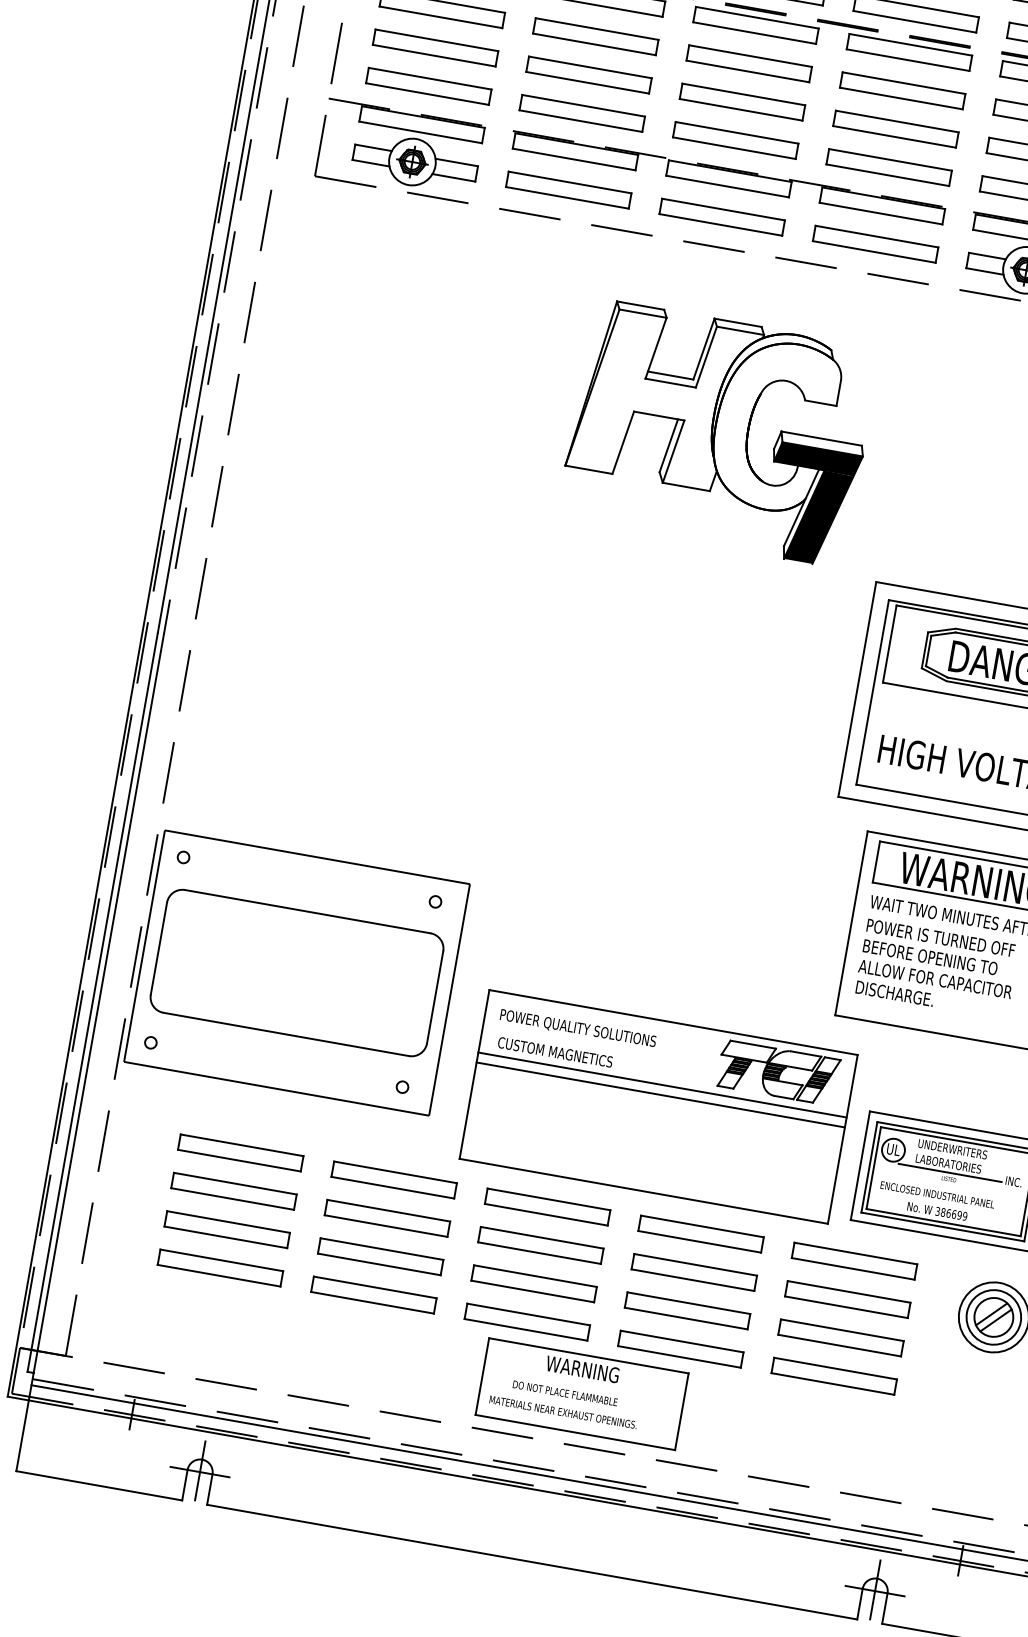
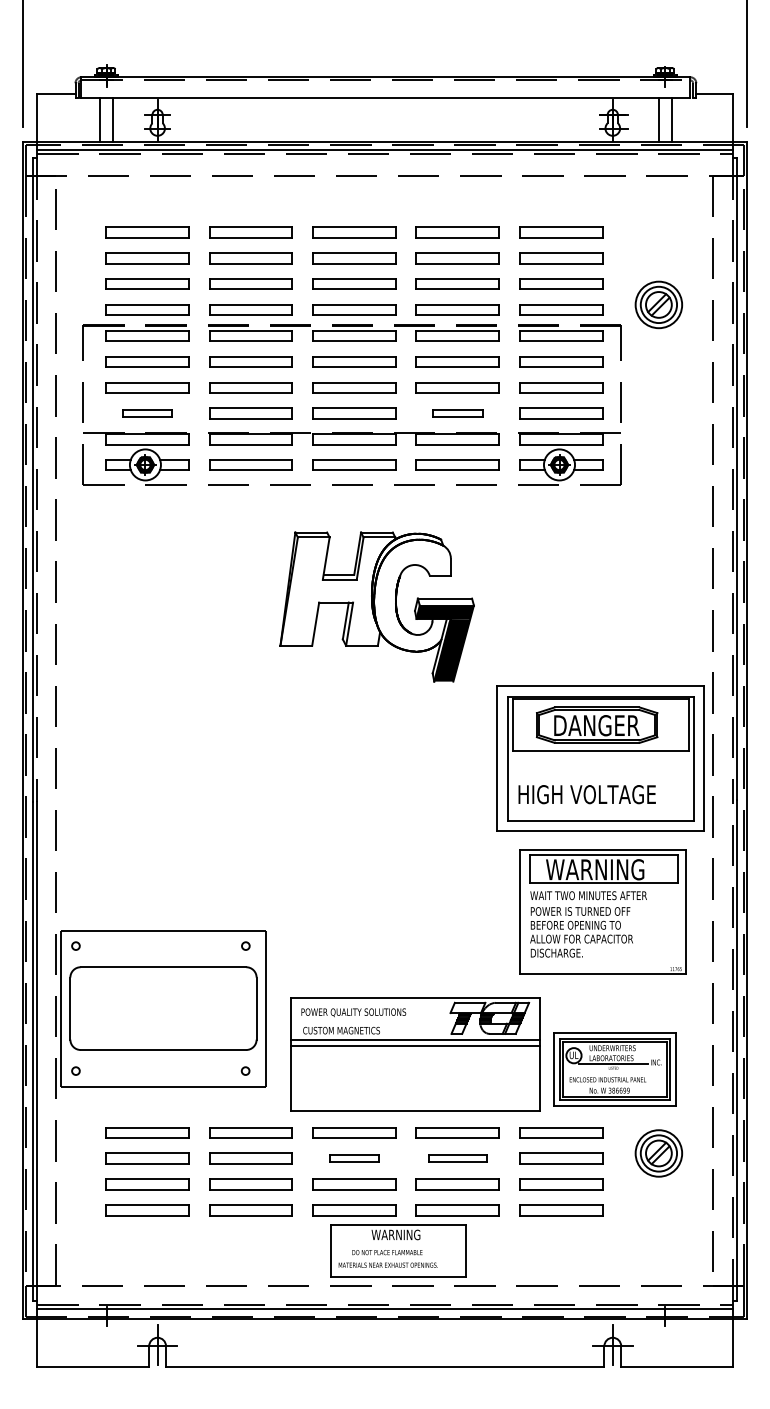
part: (428, 86) -> (147, 413), size x0.6
part: (888, 167) -> (457, 413), size x0.6
part: (541, 1245) -> (354, 1158), size x0.6
part: (693, 1272) -> (457, 1158), size x0.7

